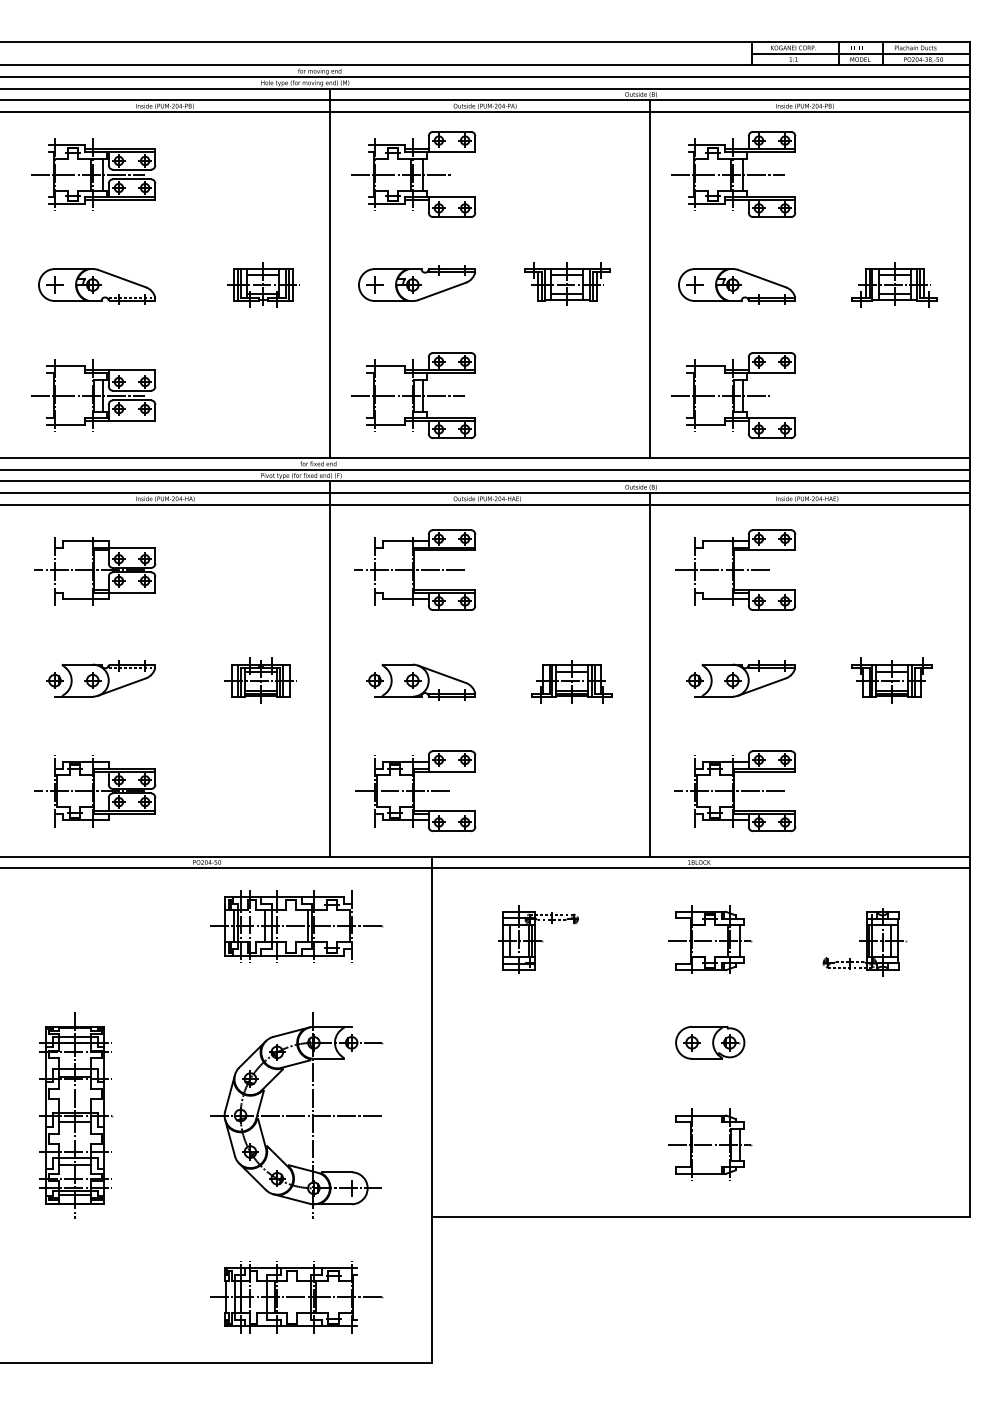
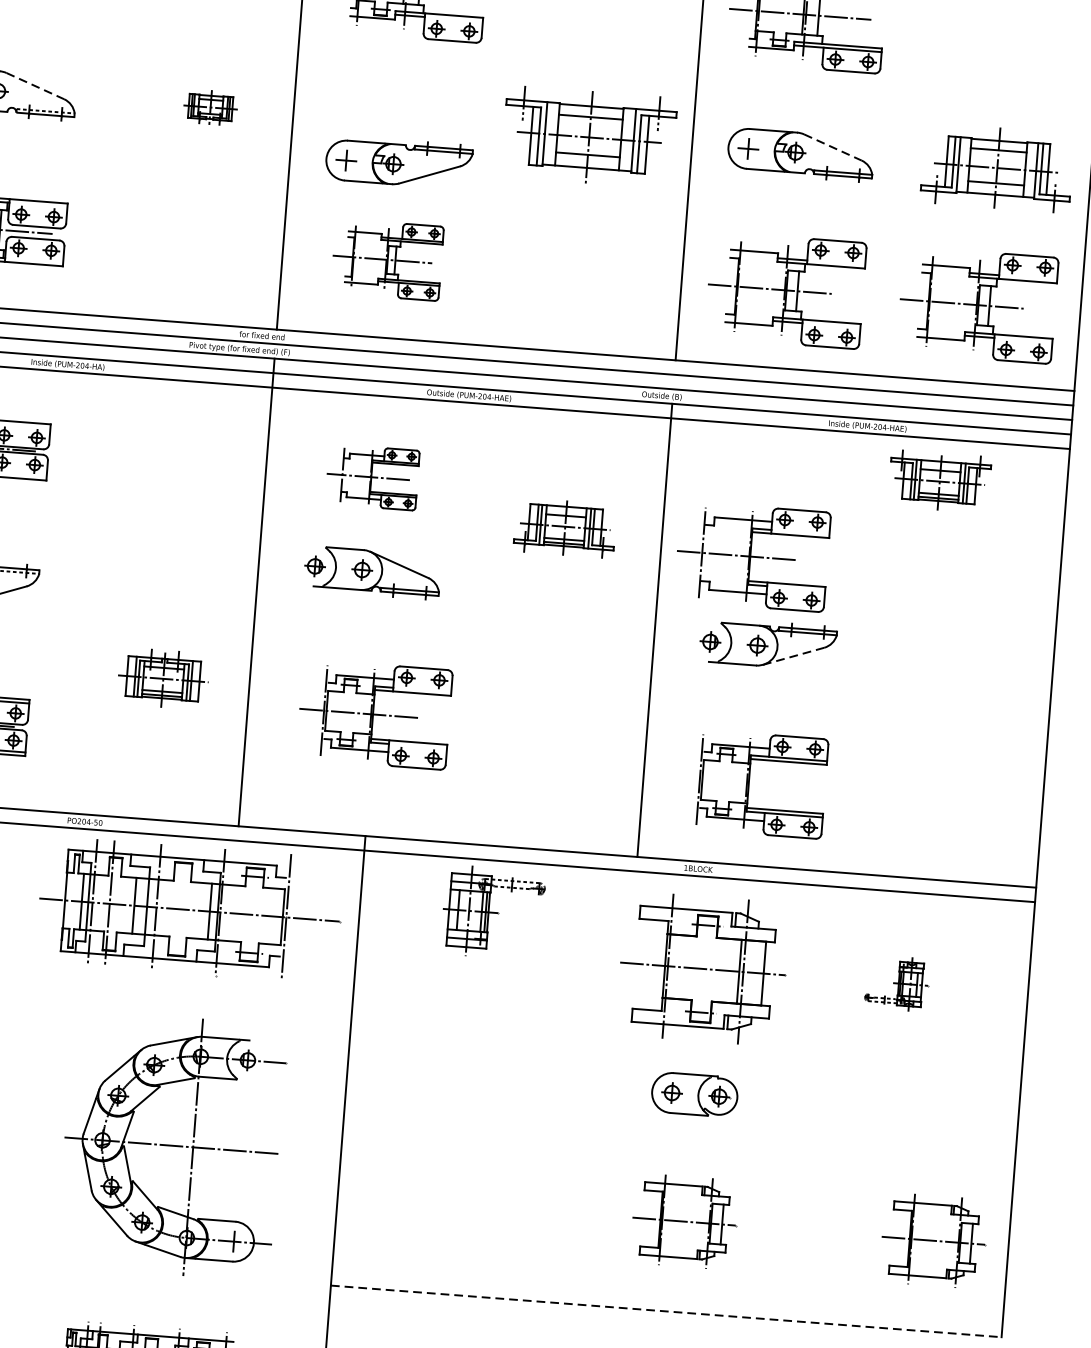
line: (122, 278) -> (35, 85), solid -> dashed
line: (762, 278) -> (833, 147), solid -> dashed
part: (417, 283) -> (399, 162), moved
part: (567, 283) -> (589, 134), size x1.6
part: (263, 284) -> (210, 106), size x0.6
part: (894, 284) -> (997, 167), size x1.4
part: (413, 395) -> (387, 259), size x0.7
part: (887, 395) -> (977, 305), added
part: (415, 569) -> (372, 476), size x0.6
part: (735, 569) -> (752, 556), moved
part: (260, 680) -> (163, 678), moved
part: (891, 680) -> (939, 481), moved
part: (420, 681) -> (371, 571), moved
part: (571, 681) -> (564, 527), moved
line: (762, 686) -> (794, 655), solid -> dashed
part: (415, 791) -> (374, 714), moved
line: (729, 791) -> (742, 783), removed
part: (296, 926) -> (190, 910), size x1.4
part: (538, 939) -> (493, 910), moved
part: (710, 939) -> (705, 966), size x1.6
part: (864, 942) -> (896, 984), size x0.6
part: (910, 1144) -> (934, 1240), added
line: (701, 1217) -> (667, 1311), solid -> dashed

